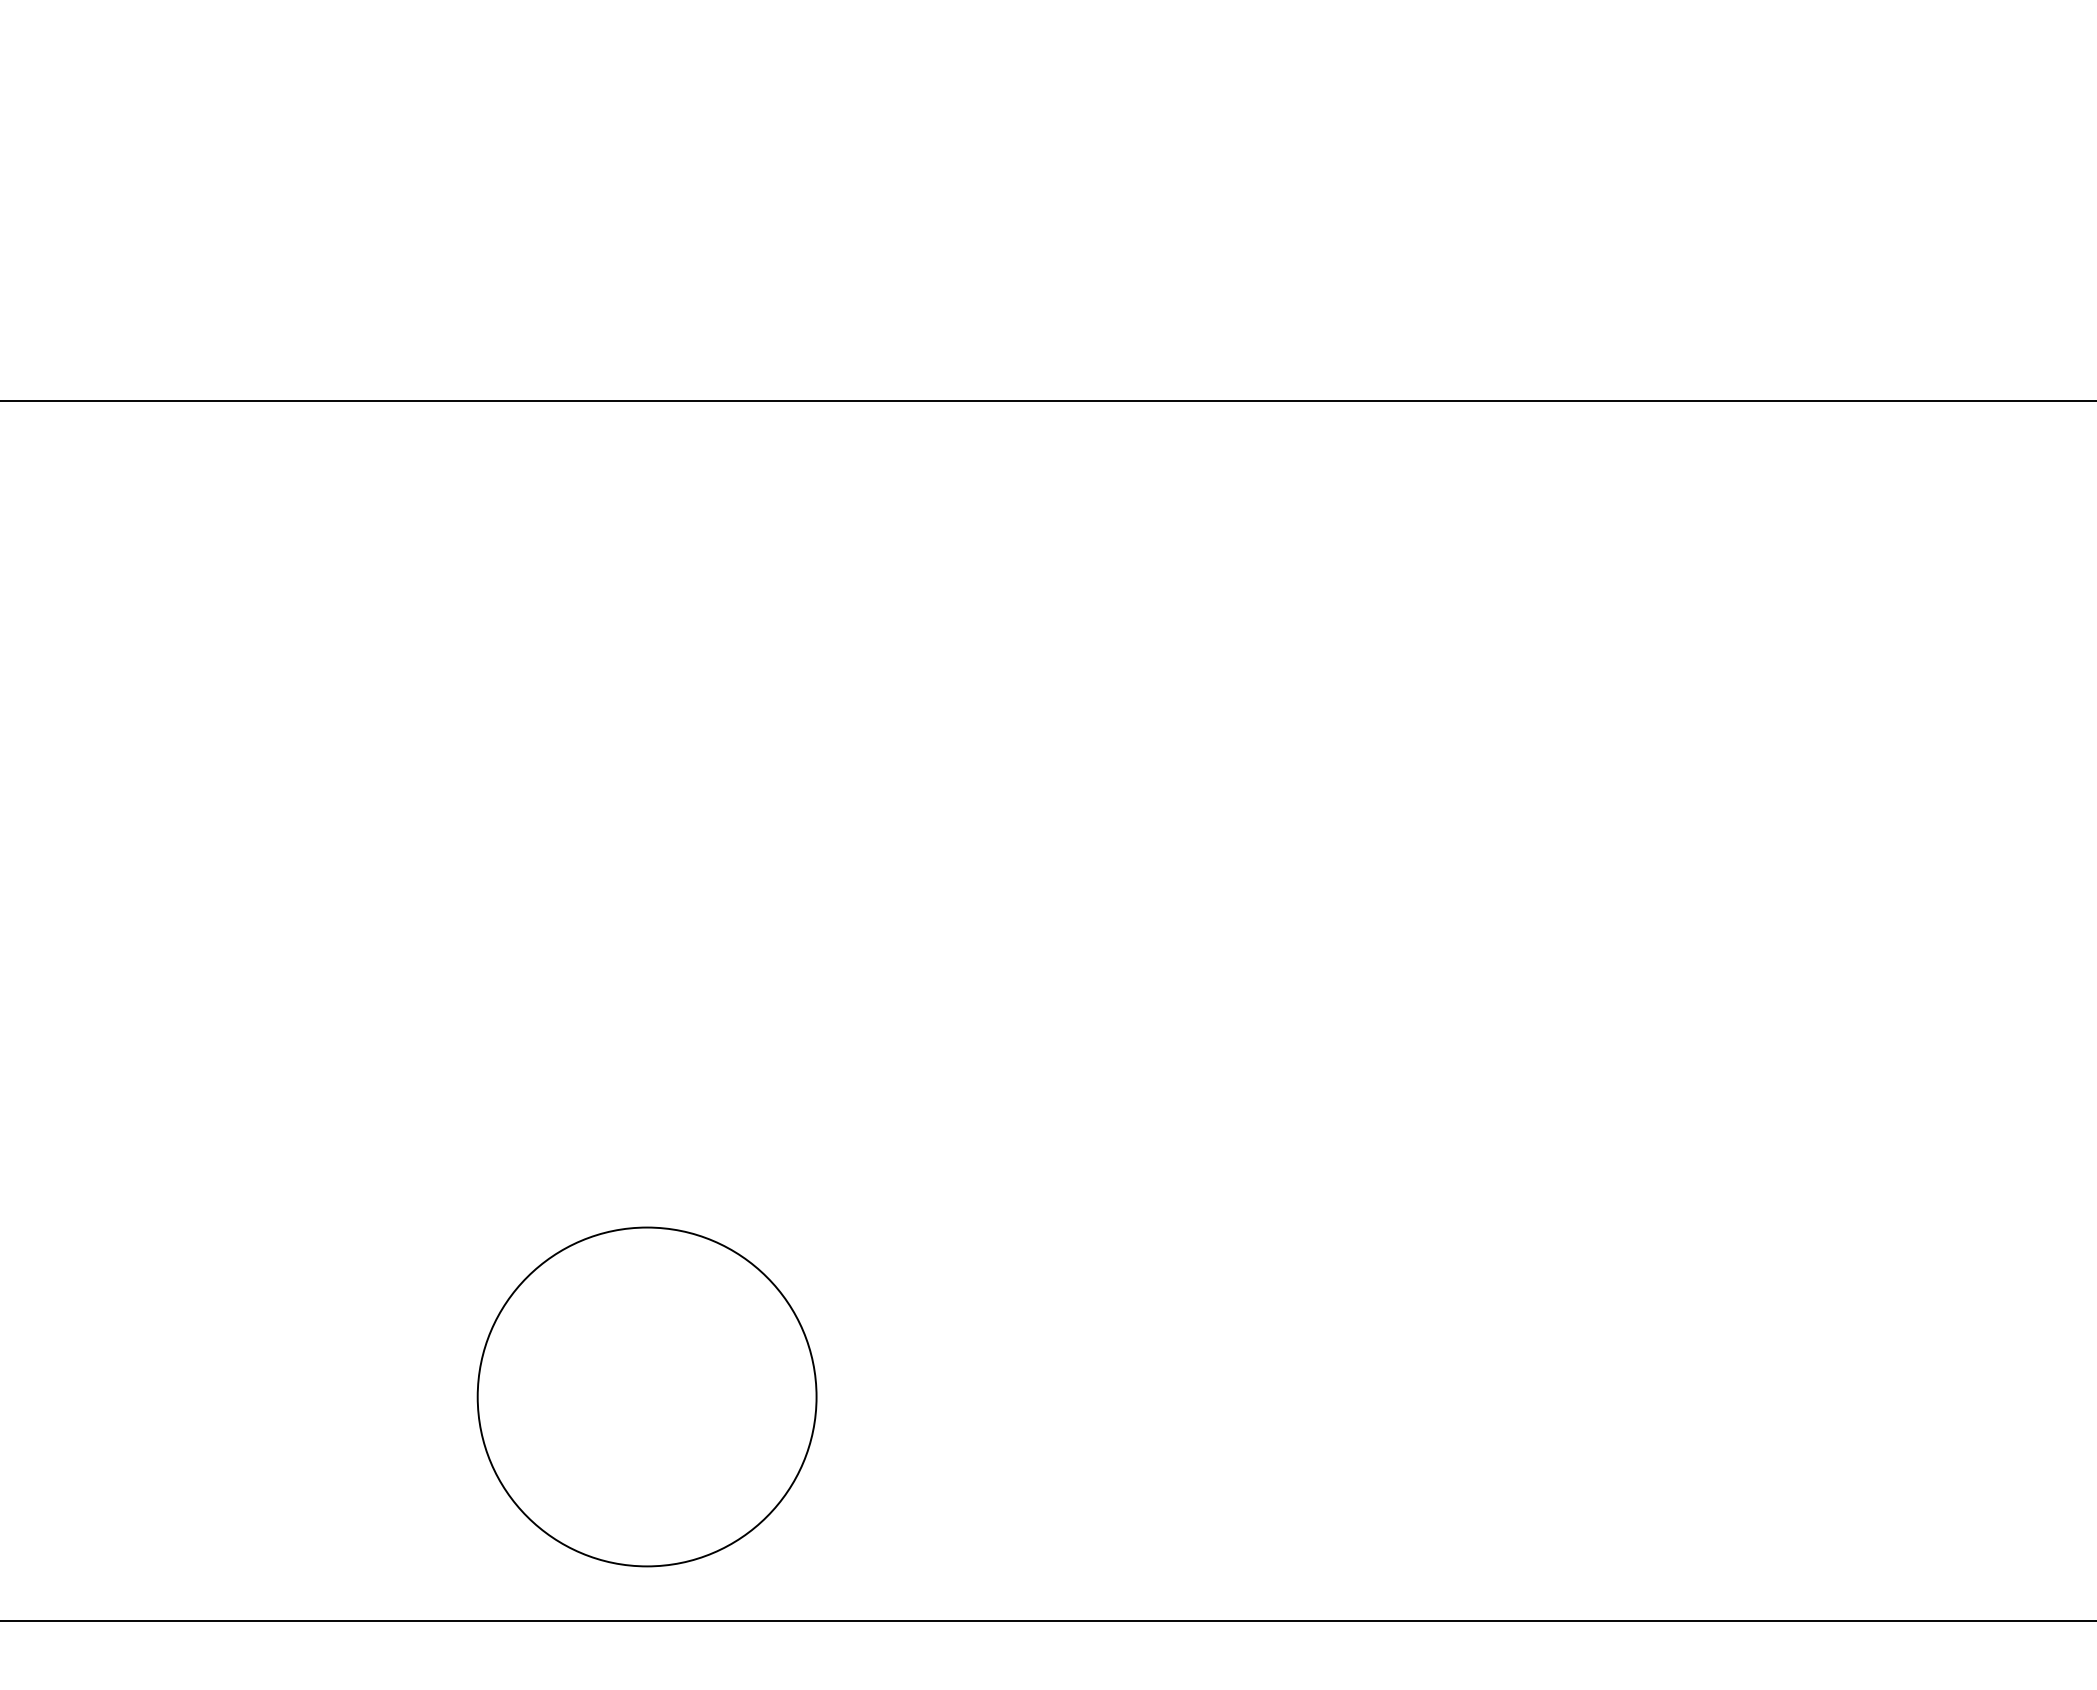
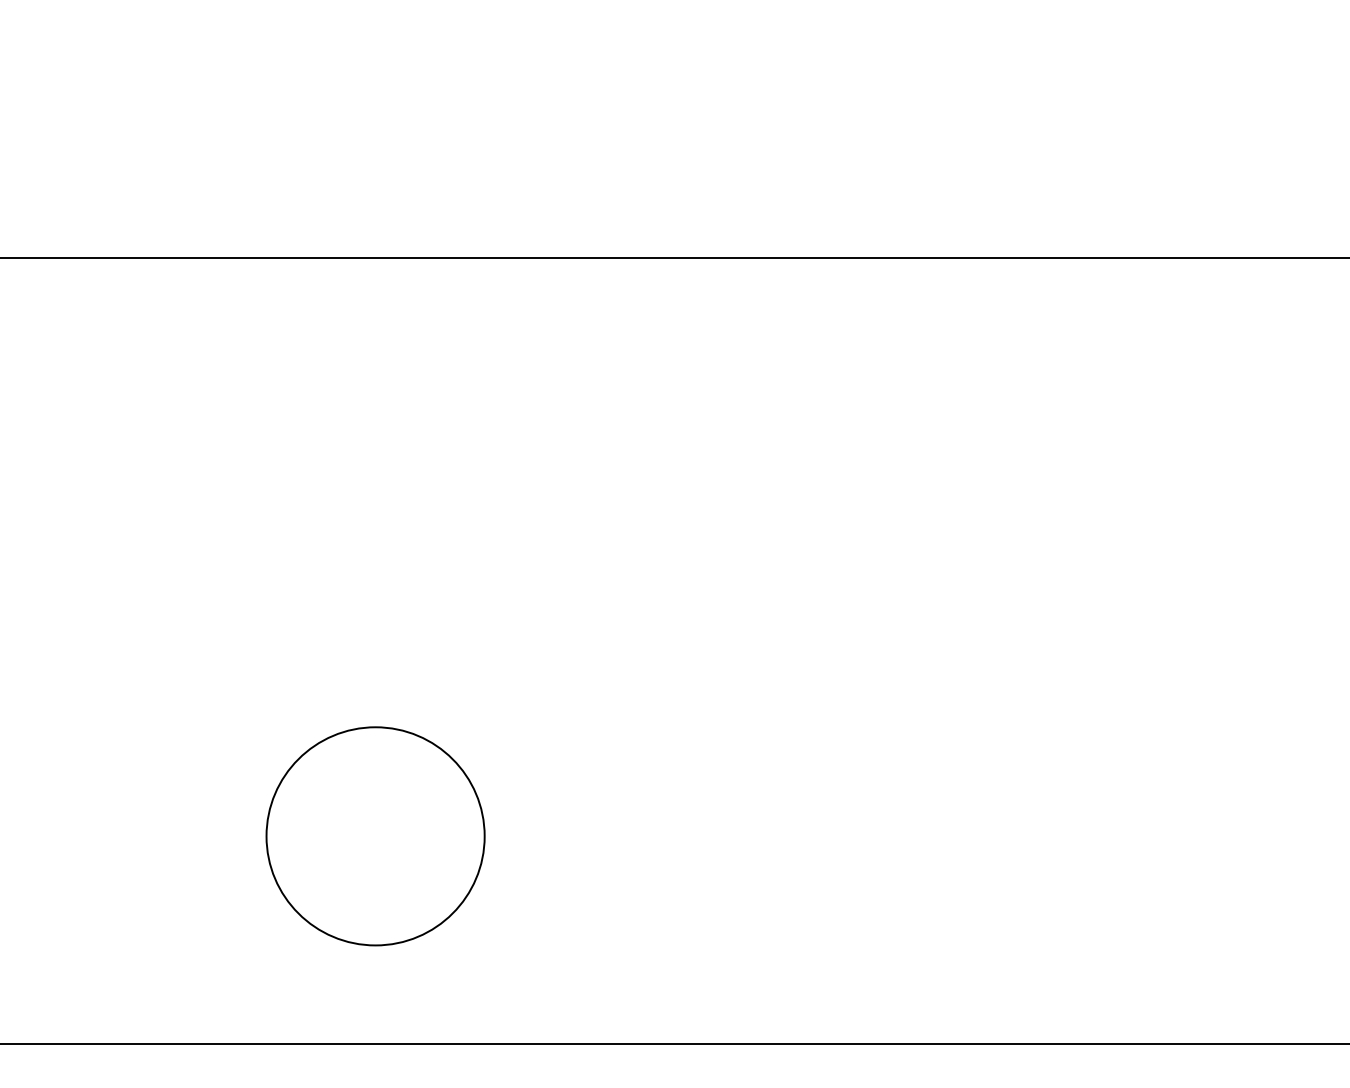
circle: (646, 1397) -> (375, 836), moved

